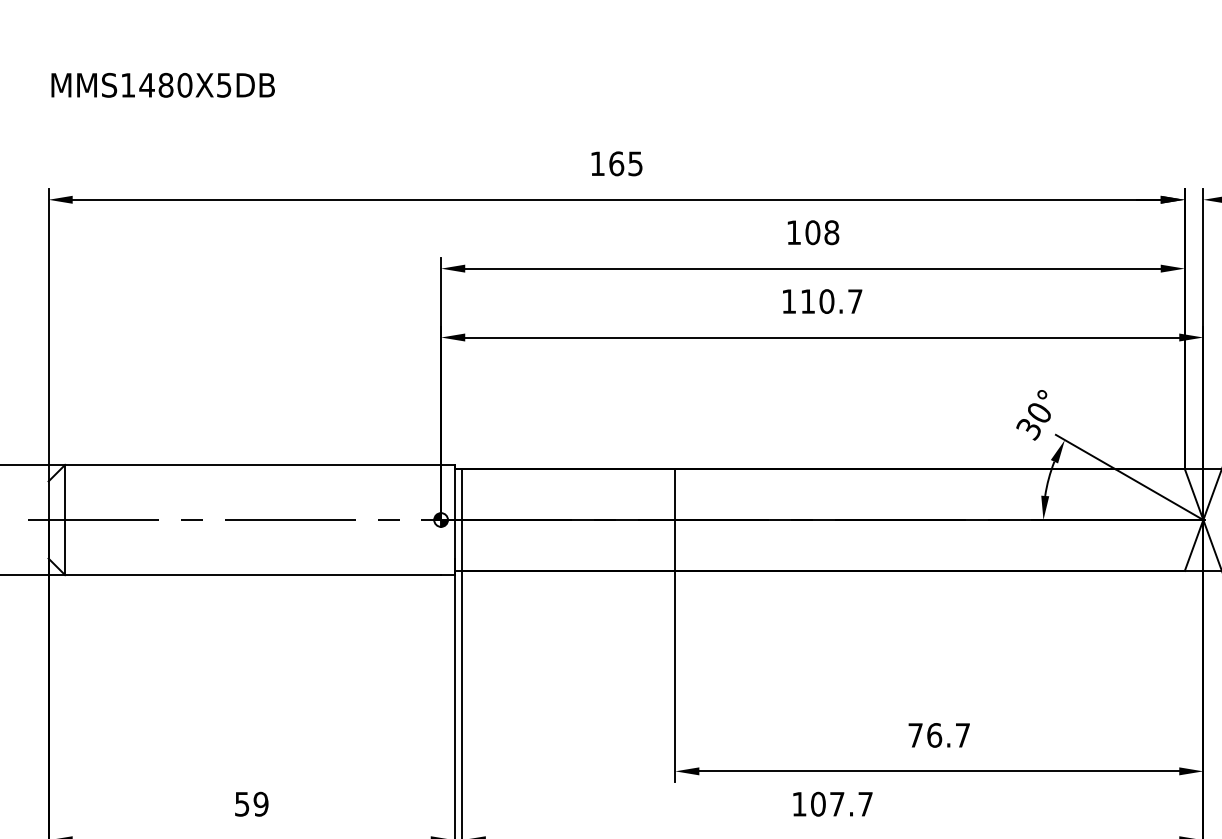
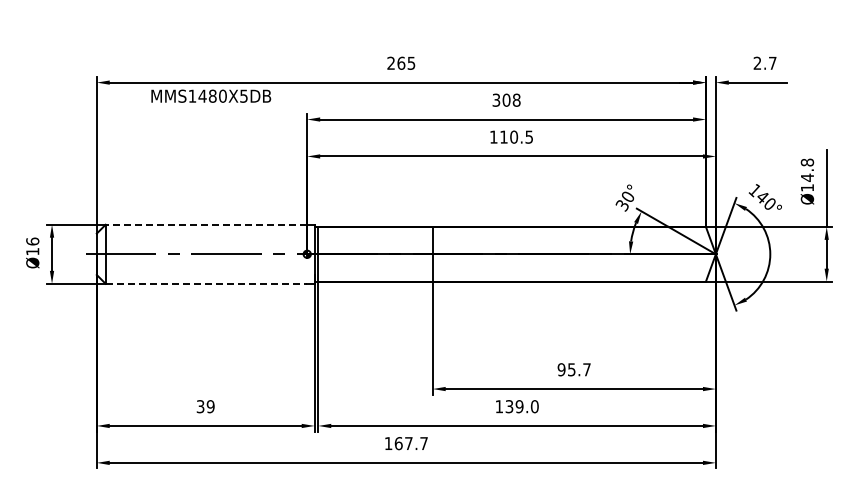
text: (163, 83) -> (211, 95), moved
text: (596, 162) -> (390, 62), 165 -> 265
text: (794, 231) -> (496, 99), 108 -> 308
text: (853, 300) -> (528, 136), 110.7 -> 110.5
line: (253, 464) -> (206, 224), solid -> dashed
line: (253, 574) -> (206, 283), solid -> dashed
text: (924, 734) -> (566, 369), 76.7 -> 95.7
text: (241, 803) -> (200, 406), 59 -> 39
text: (840, 803) -> (521, 406), 107.7 -> 139.0

